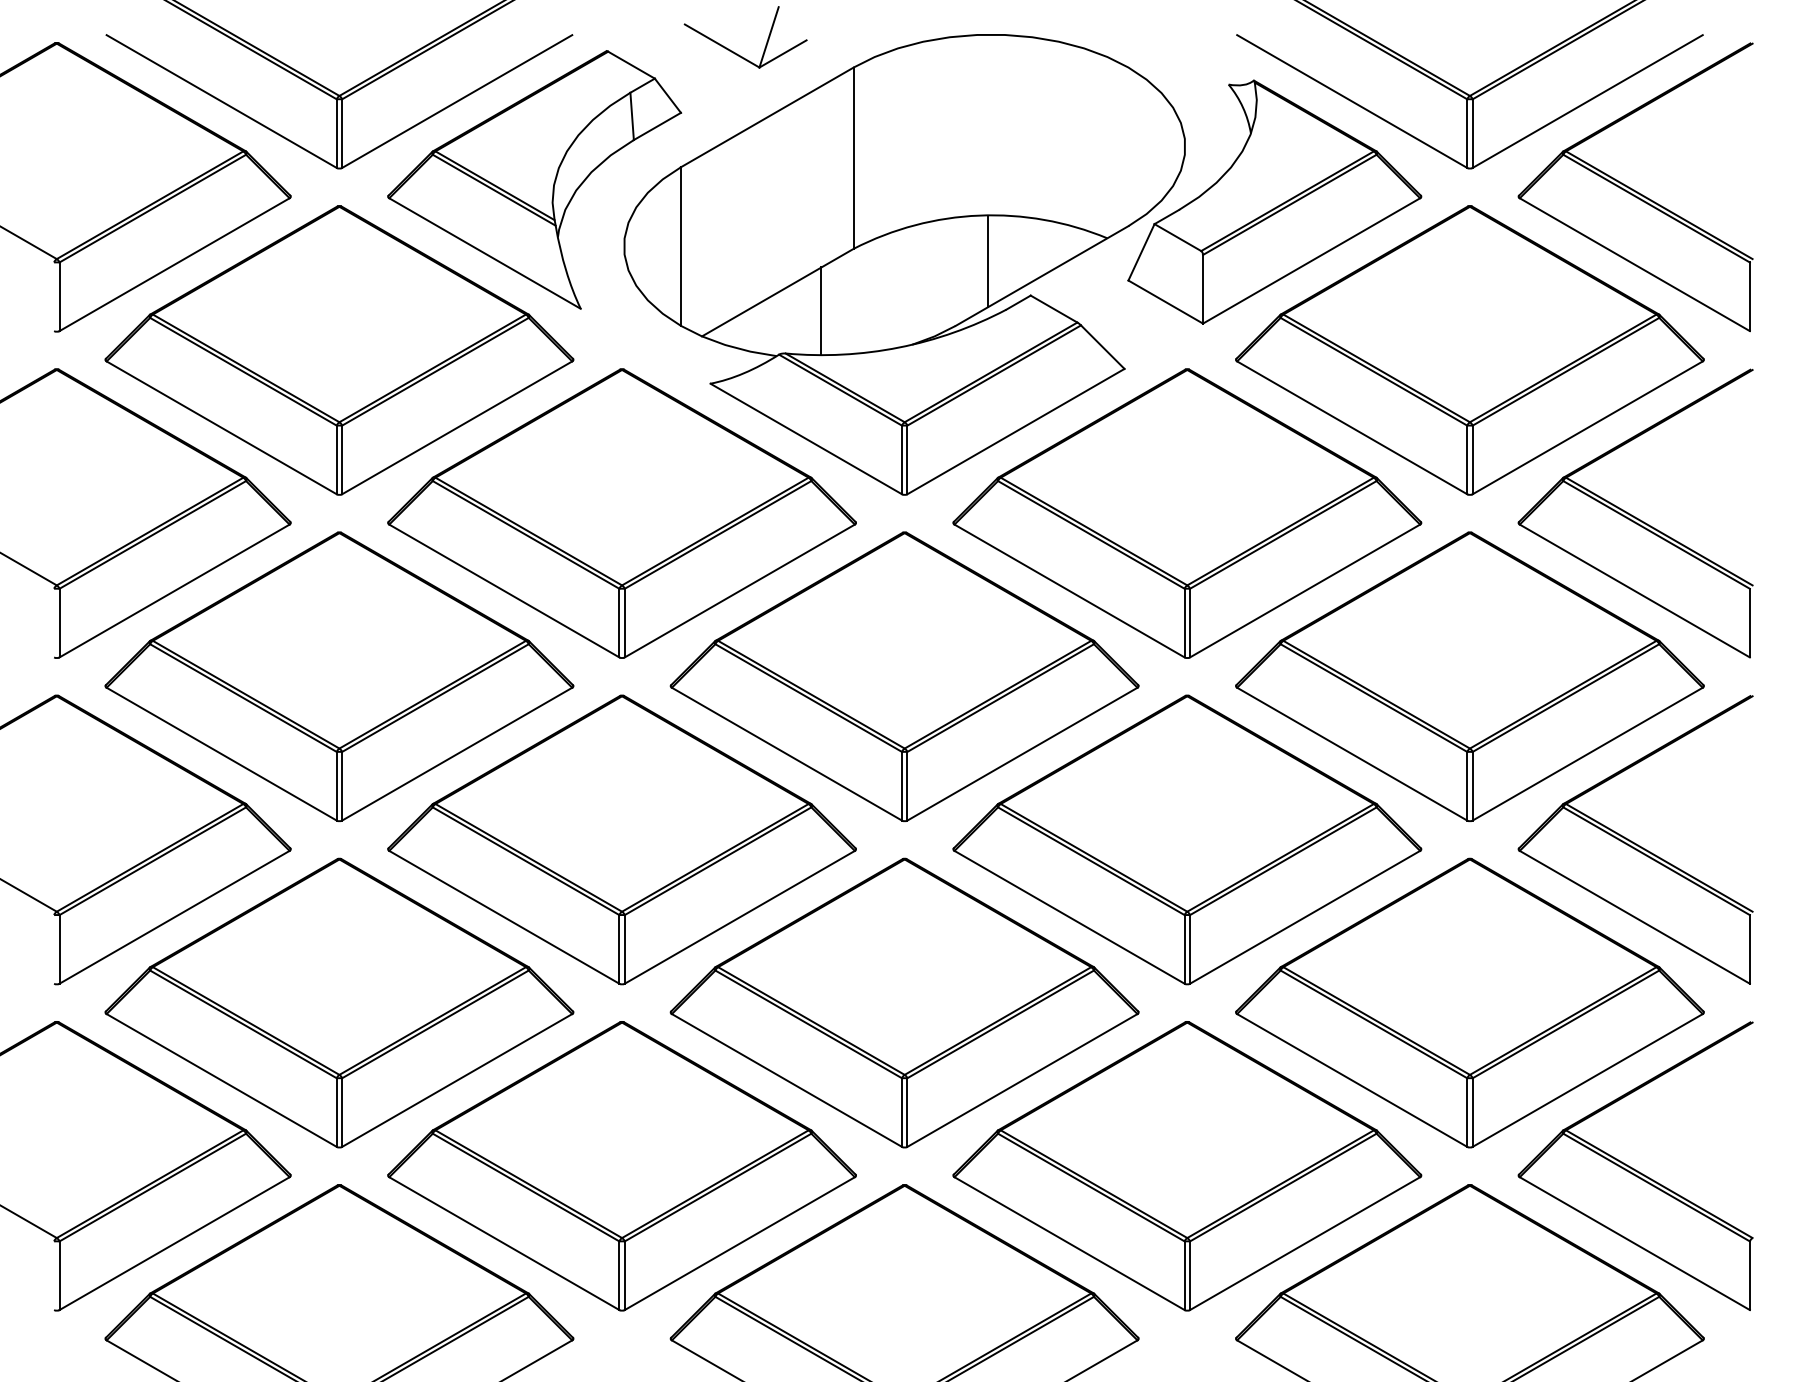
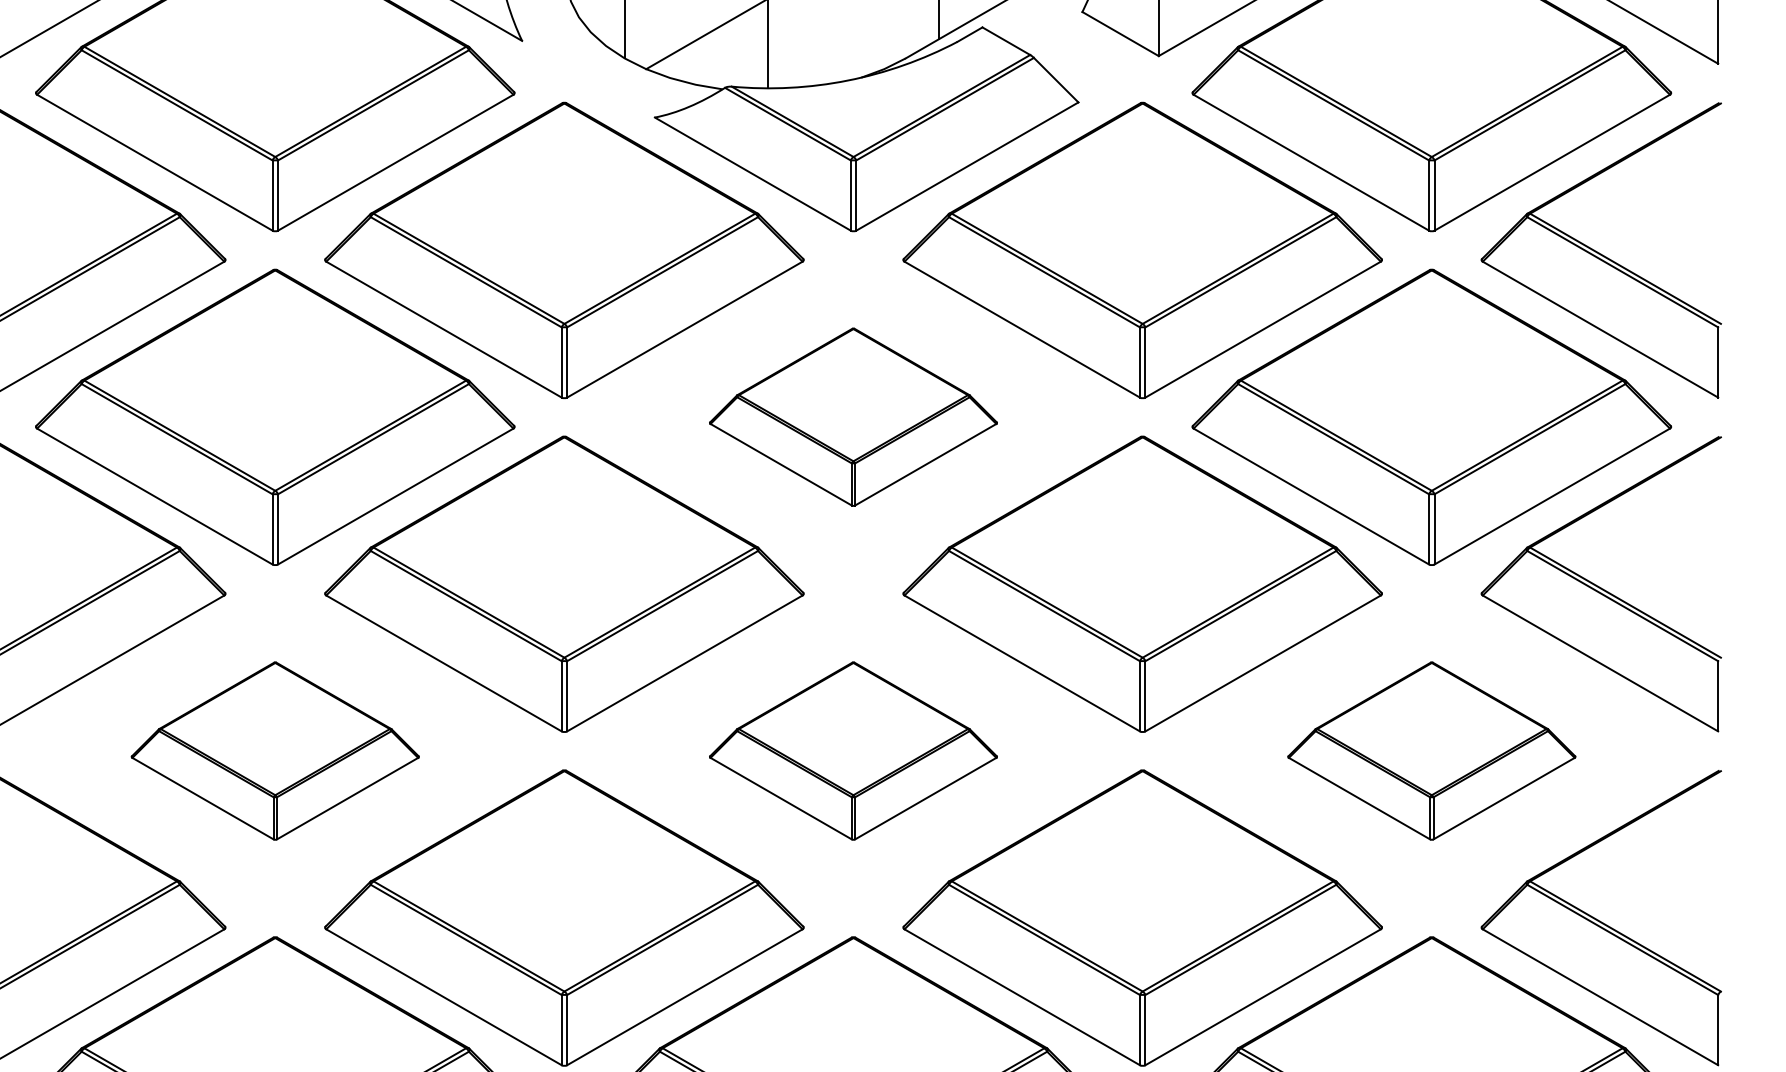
part: (904, 676) -> (853, 417), size x0.6
part: (339, 1002) -> (275, 750), size x0.6
part: (904, 1002) -> (853, 750), size x0.6
part: (1469, 1002) -> (1431, 750), size x0.6

